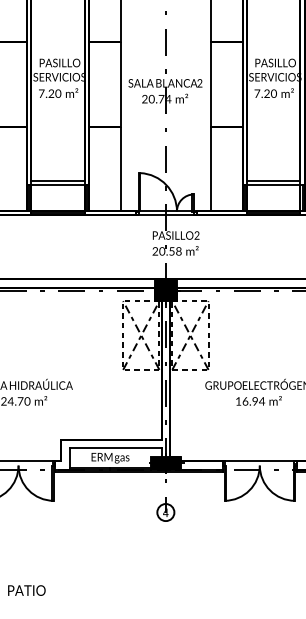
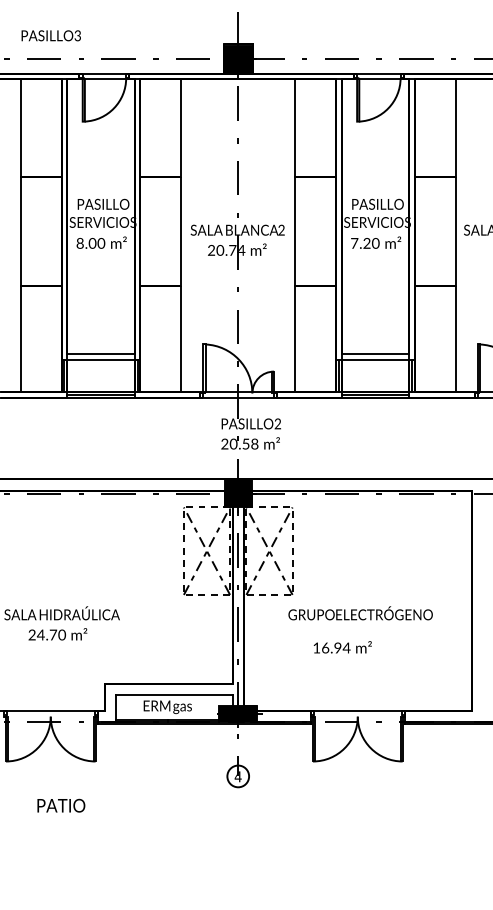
text: (46, 93) -> (86, 243), 7.20 -> 8.00
text: (258, 401) -> (342, 647), moved
text: (26, 590) -> (61, 805), moved

